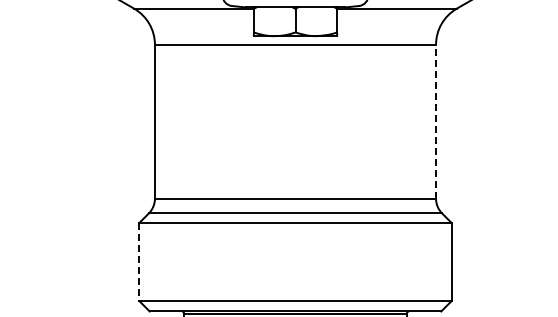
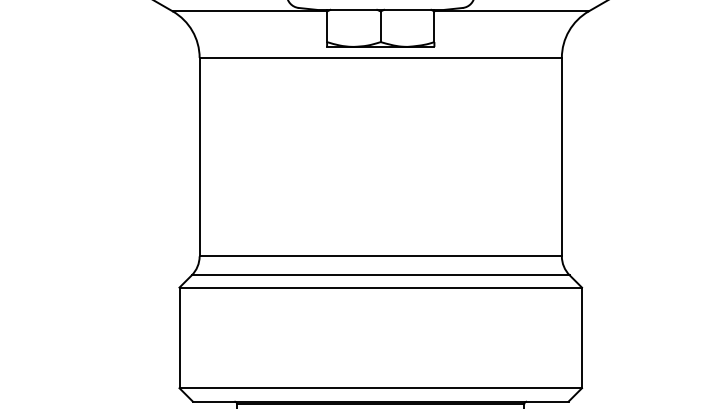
line: (436, 121) -> (562, 156), dashed -> solid
line: (139, 262) -> (179, 338), dashed -> solid

